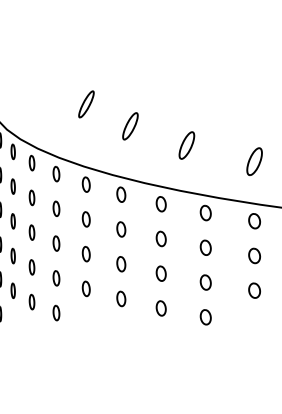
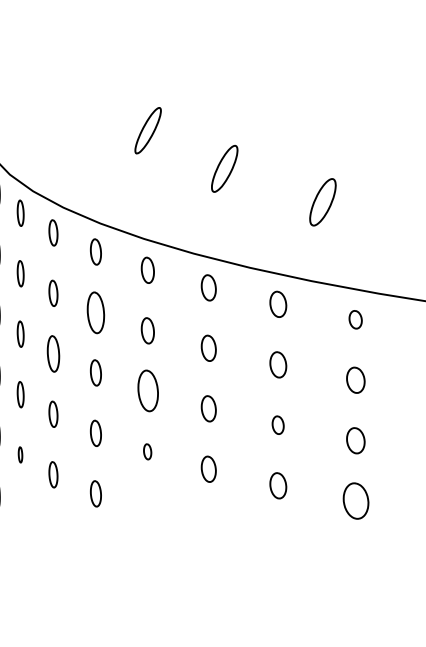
part: (56, 208) -> (96, 311), size x1.6
part: (205, 212) -> (355, 318), size x0.7
part: (31, 232) -> (52, 353), size x1.4
part: (85, 254) -> (146, 391), size x1.6
part: (160, 273) -> (277, 424), size x0.7
part: (85, 288) -> (146, 451), size x0.6
part: (12, 290) -> (19, 454), size x0.6
part: (205, 317) -> (355, 501), size x1.4

